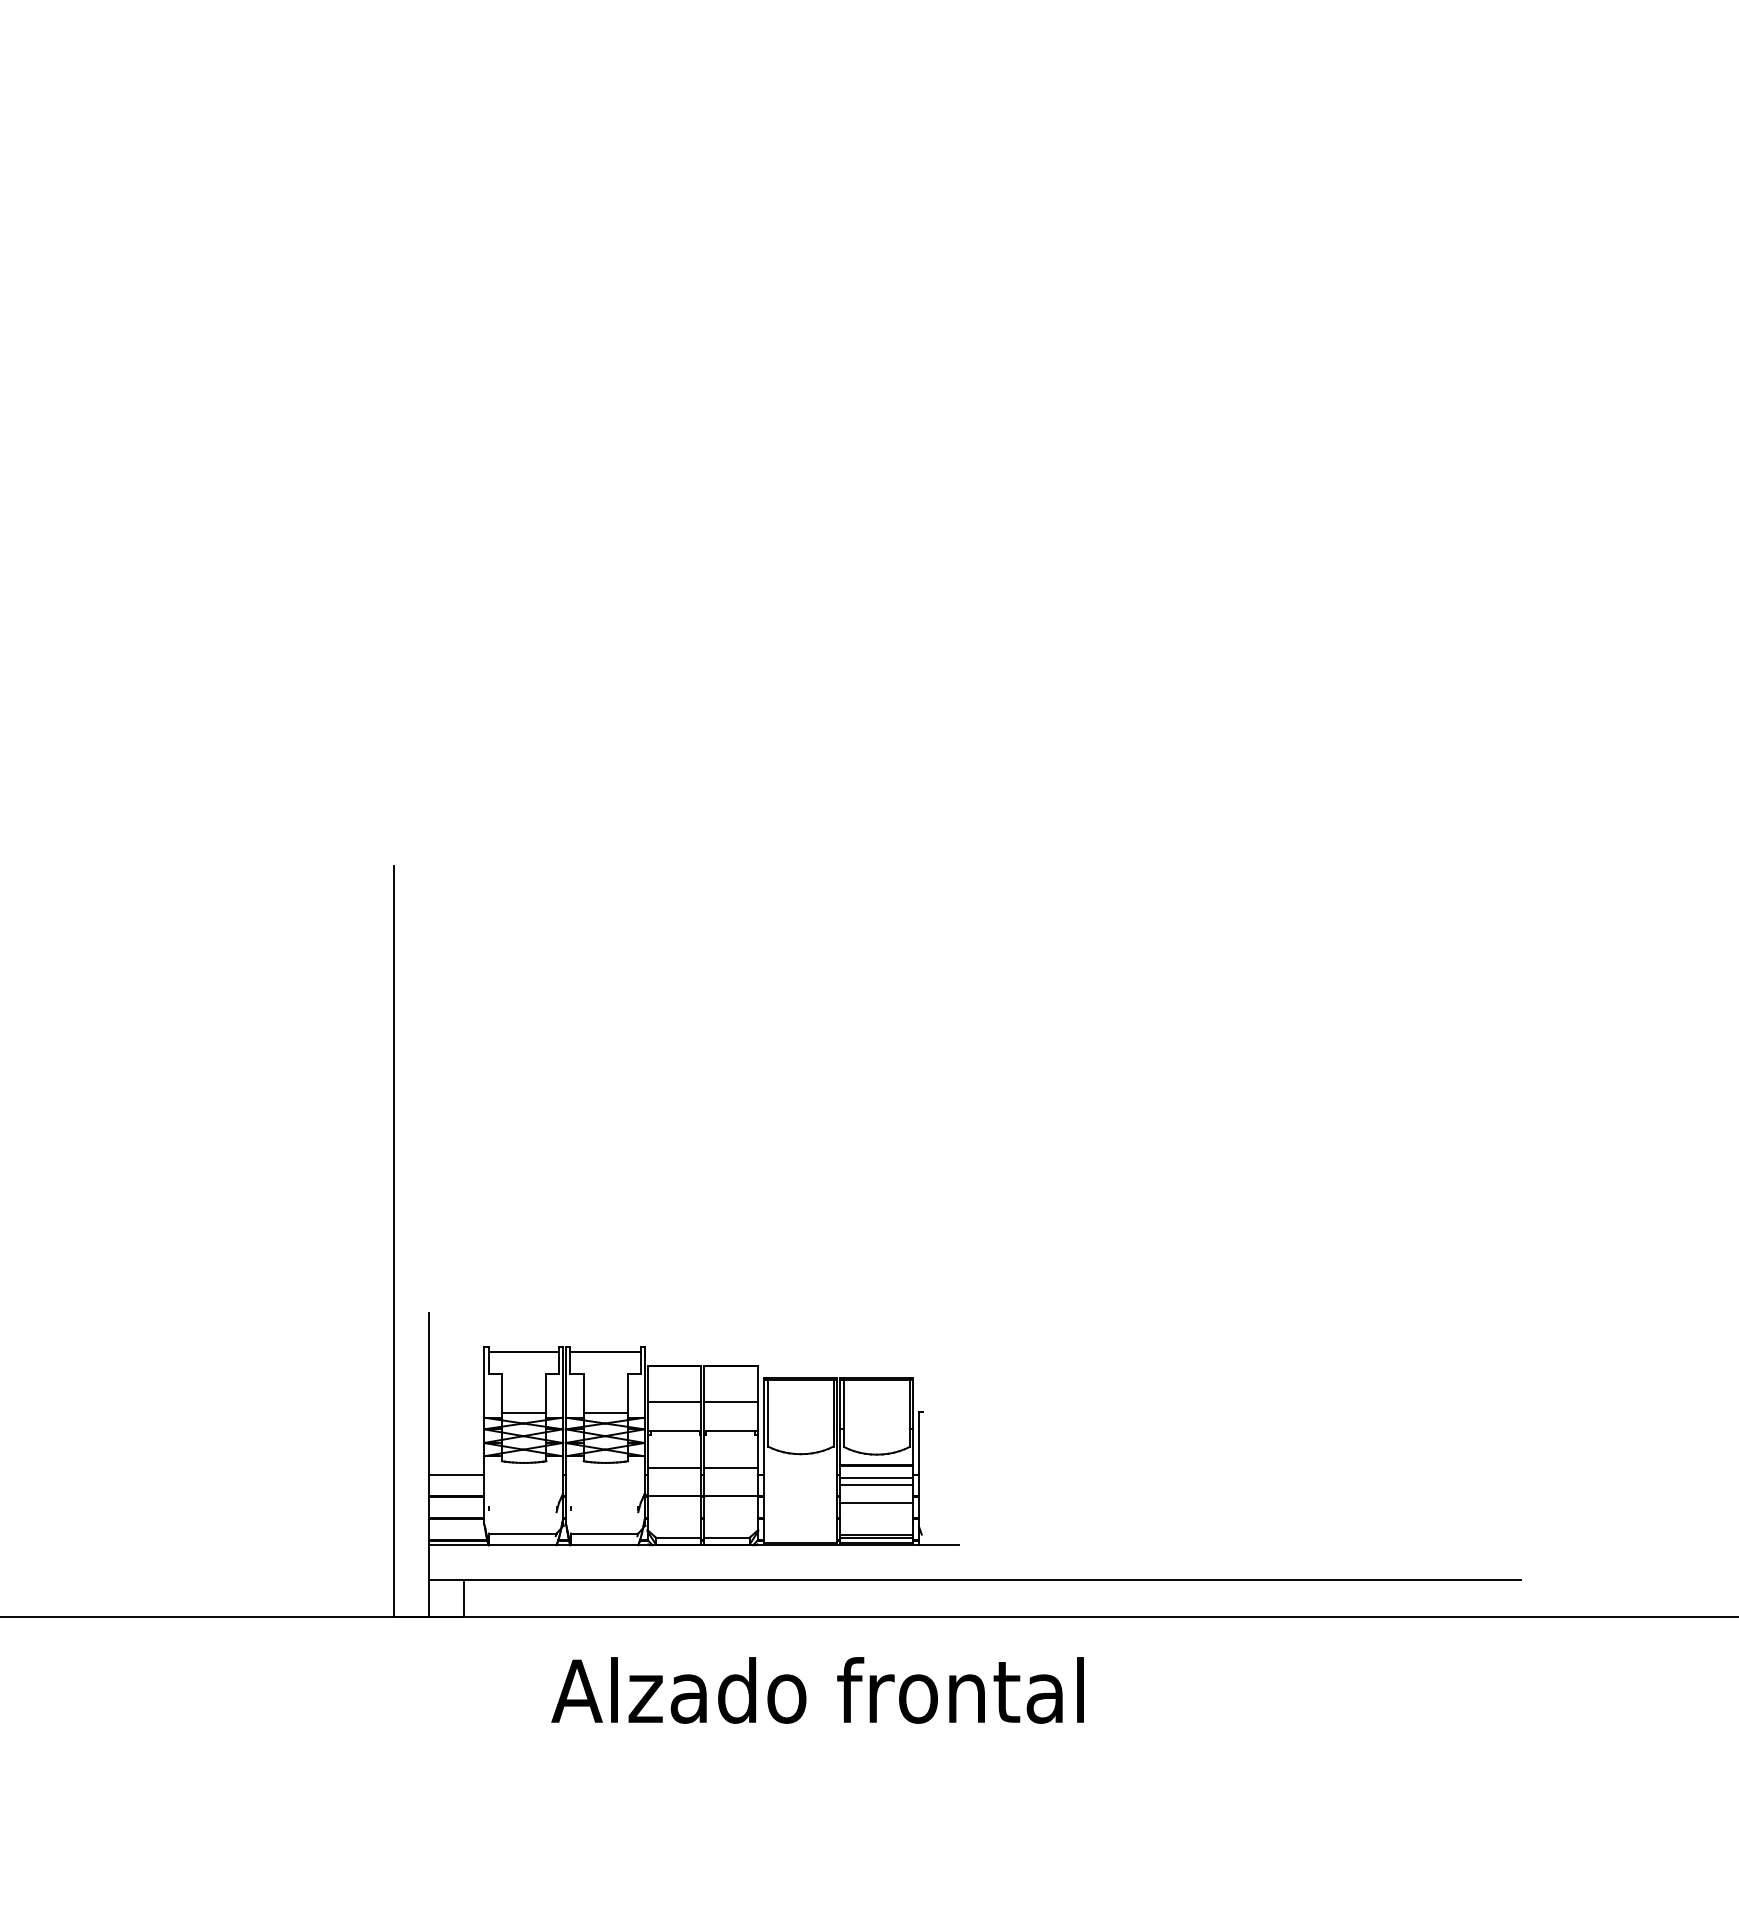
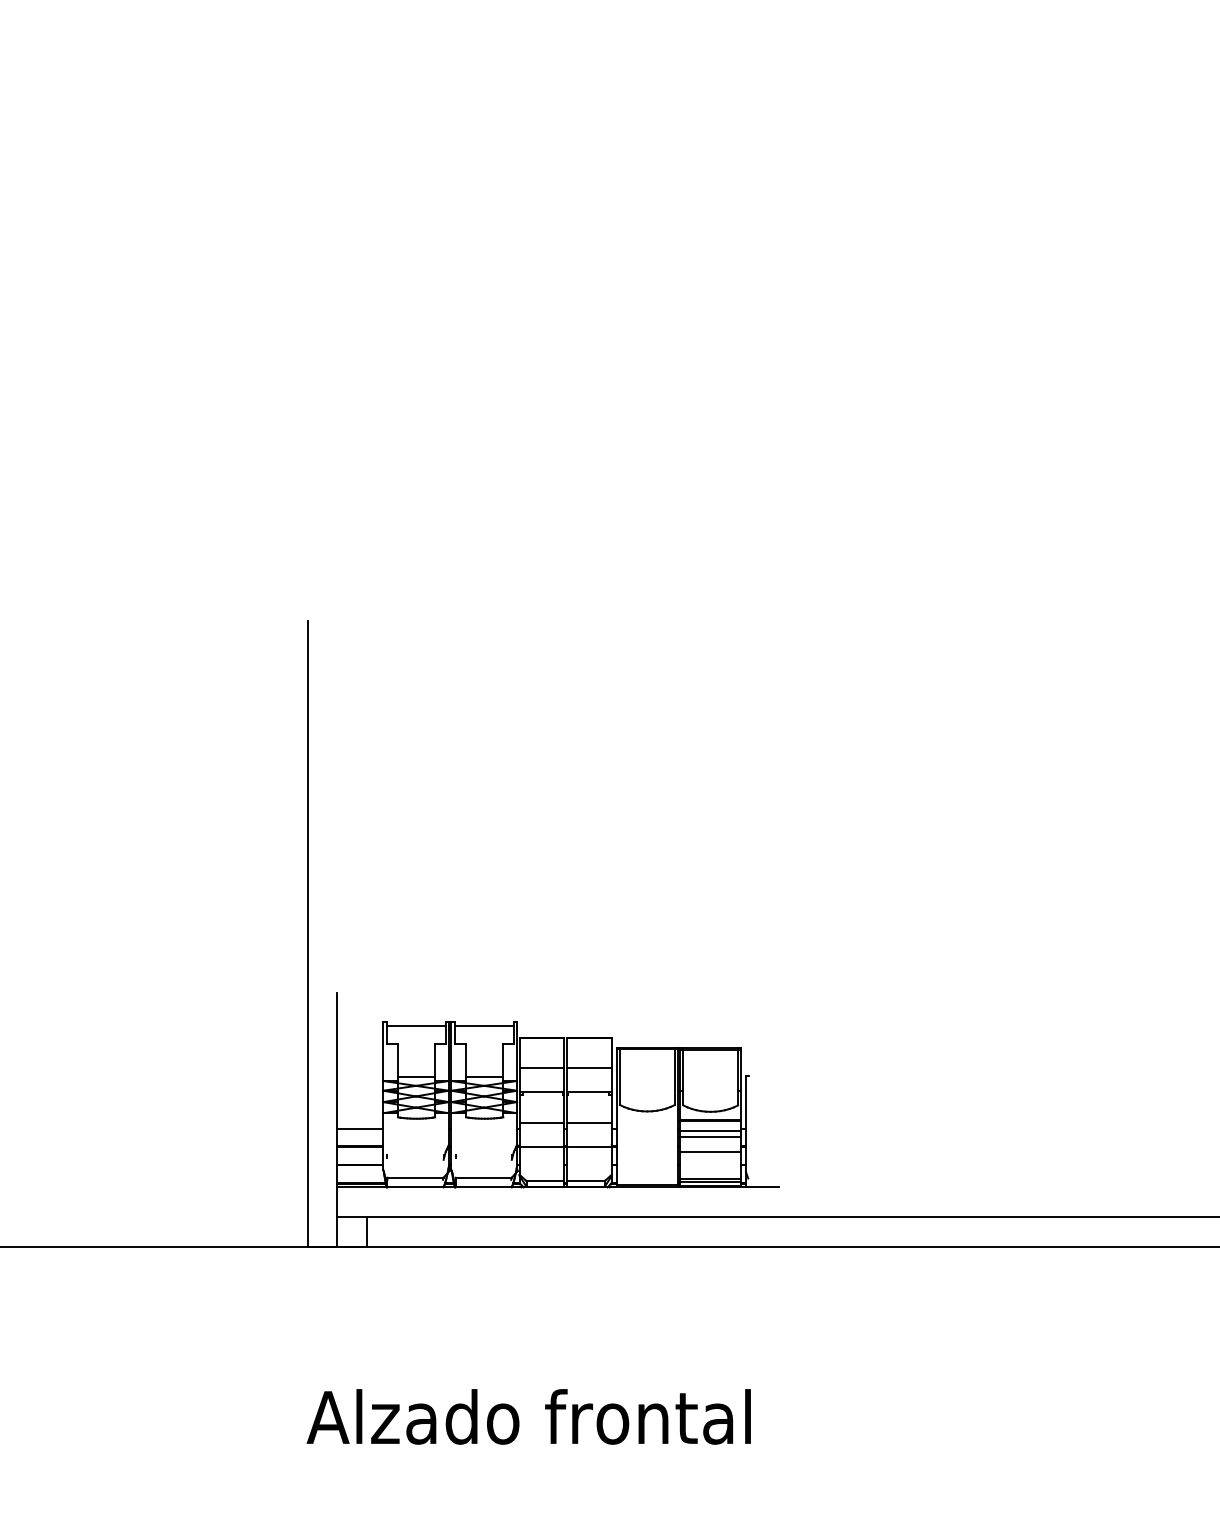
text: (817, 1690) -> (528, 1416), moved

